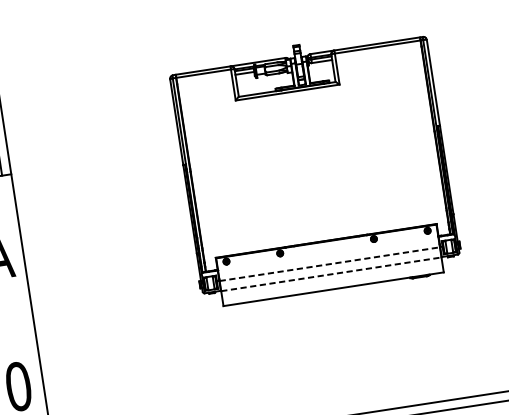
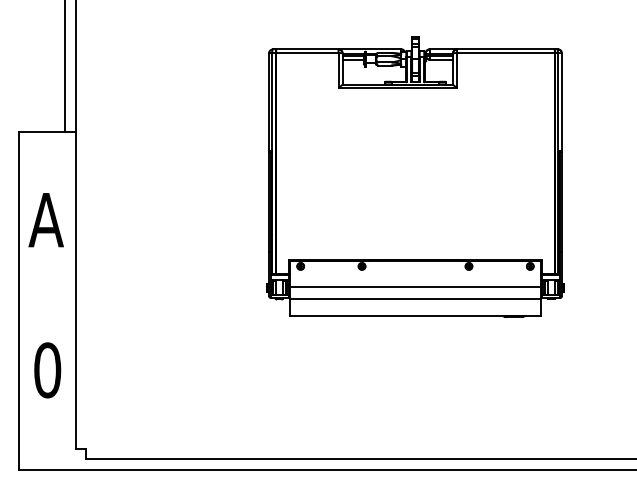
line: (329, 263) -> (415, 286), dashed -> solid
line: (331, 274) -> (415, 298), dashed -> solid

